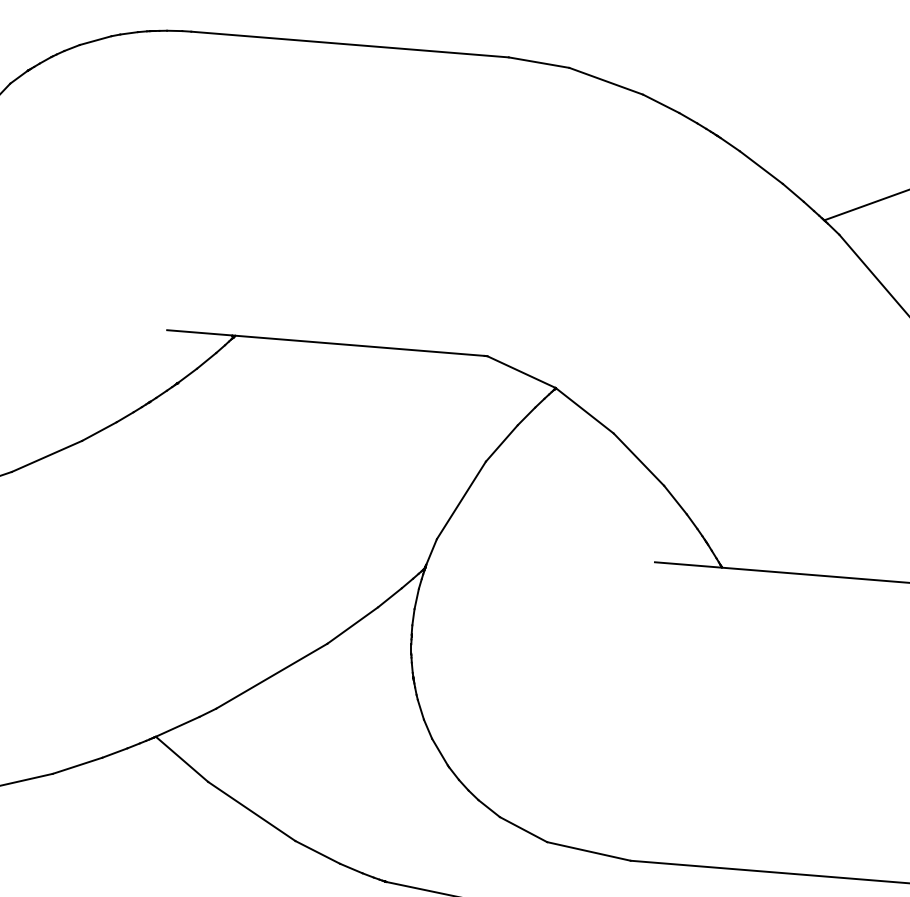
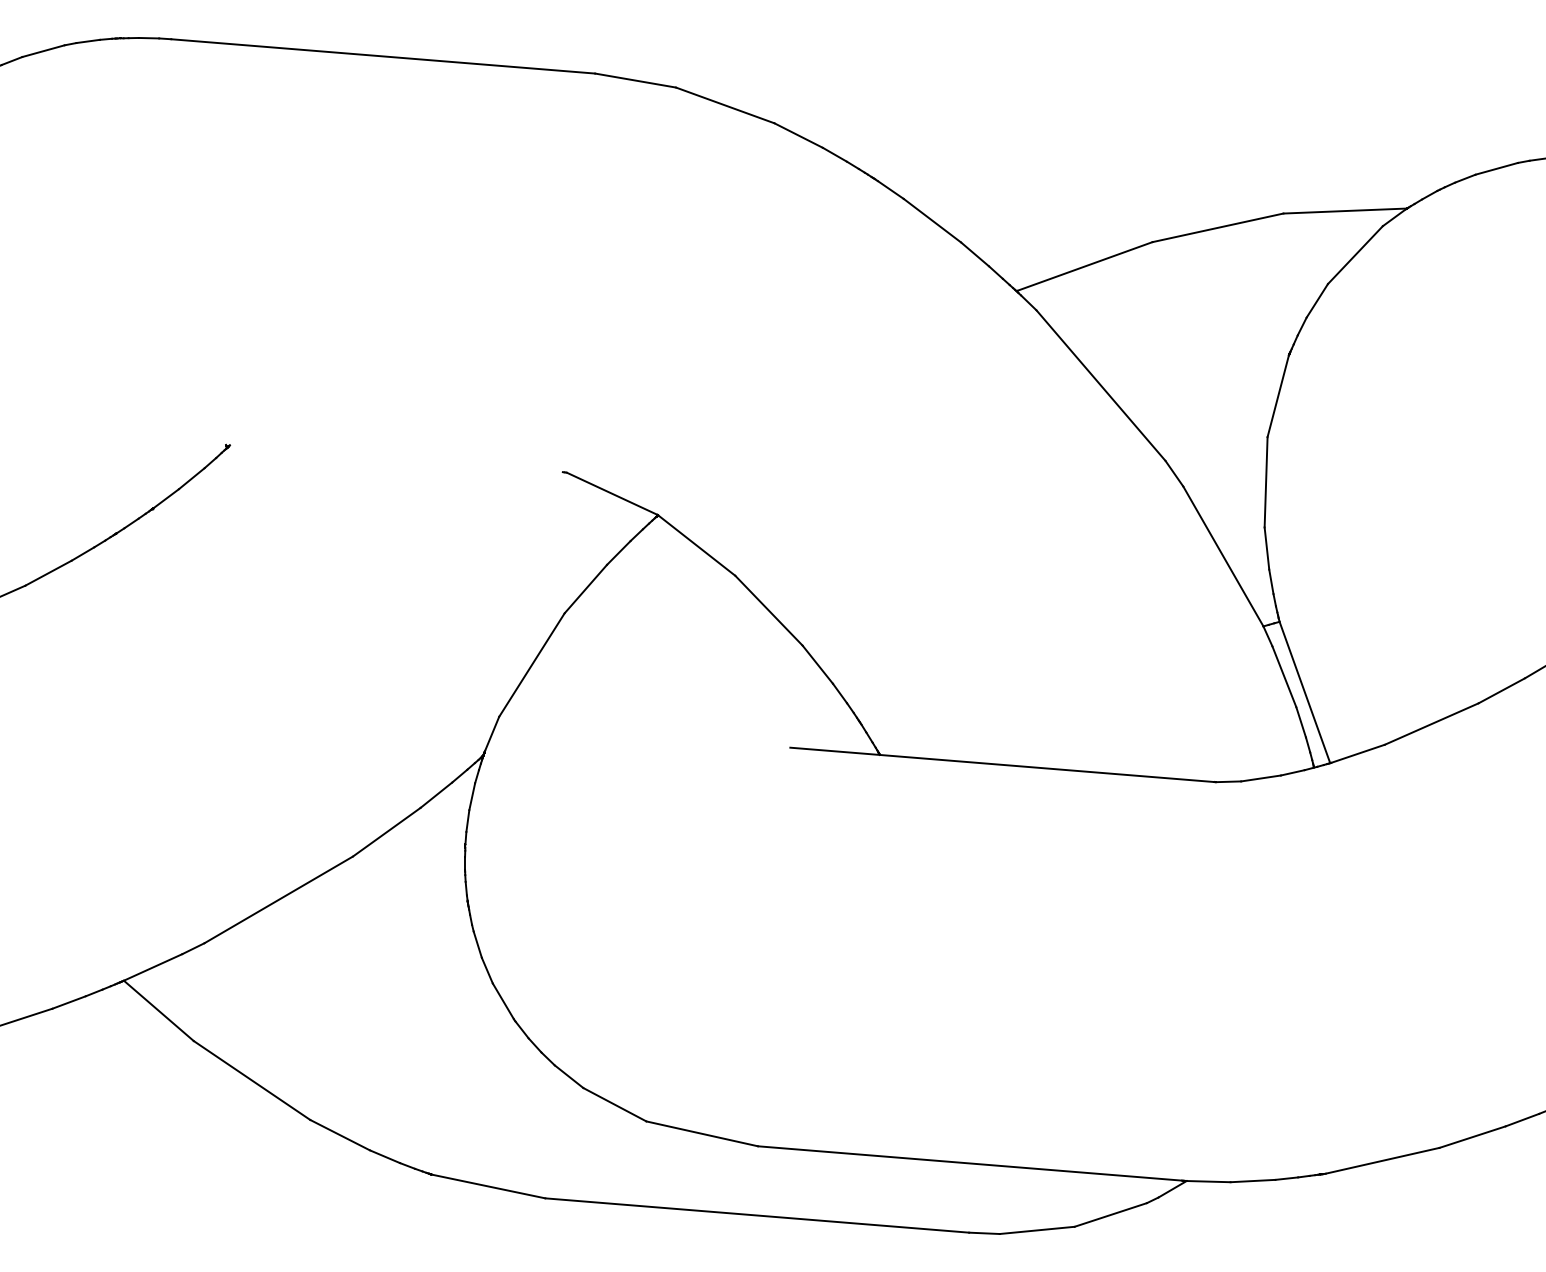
line: (325, 342) -> (350, 454), removed

